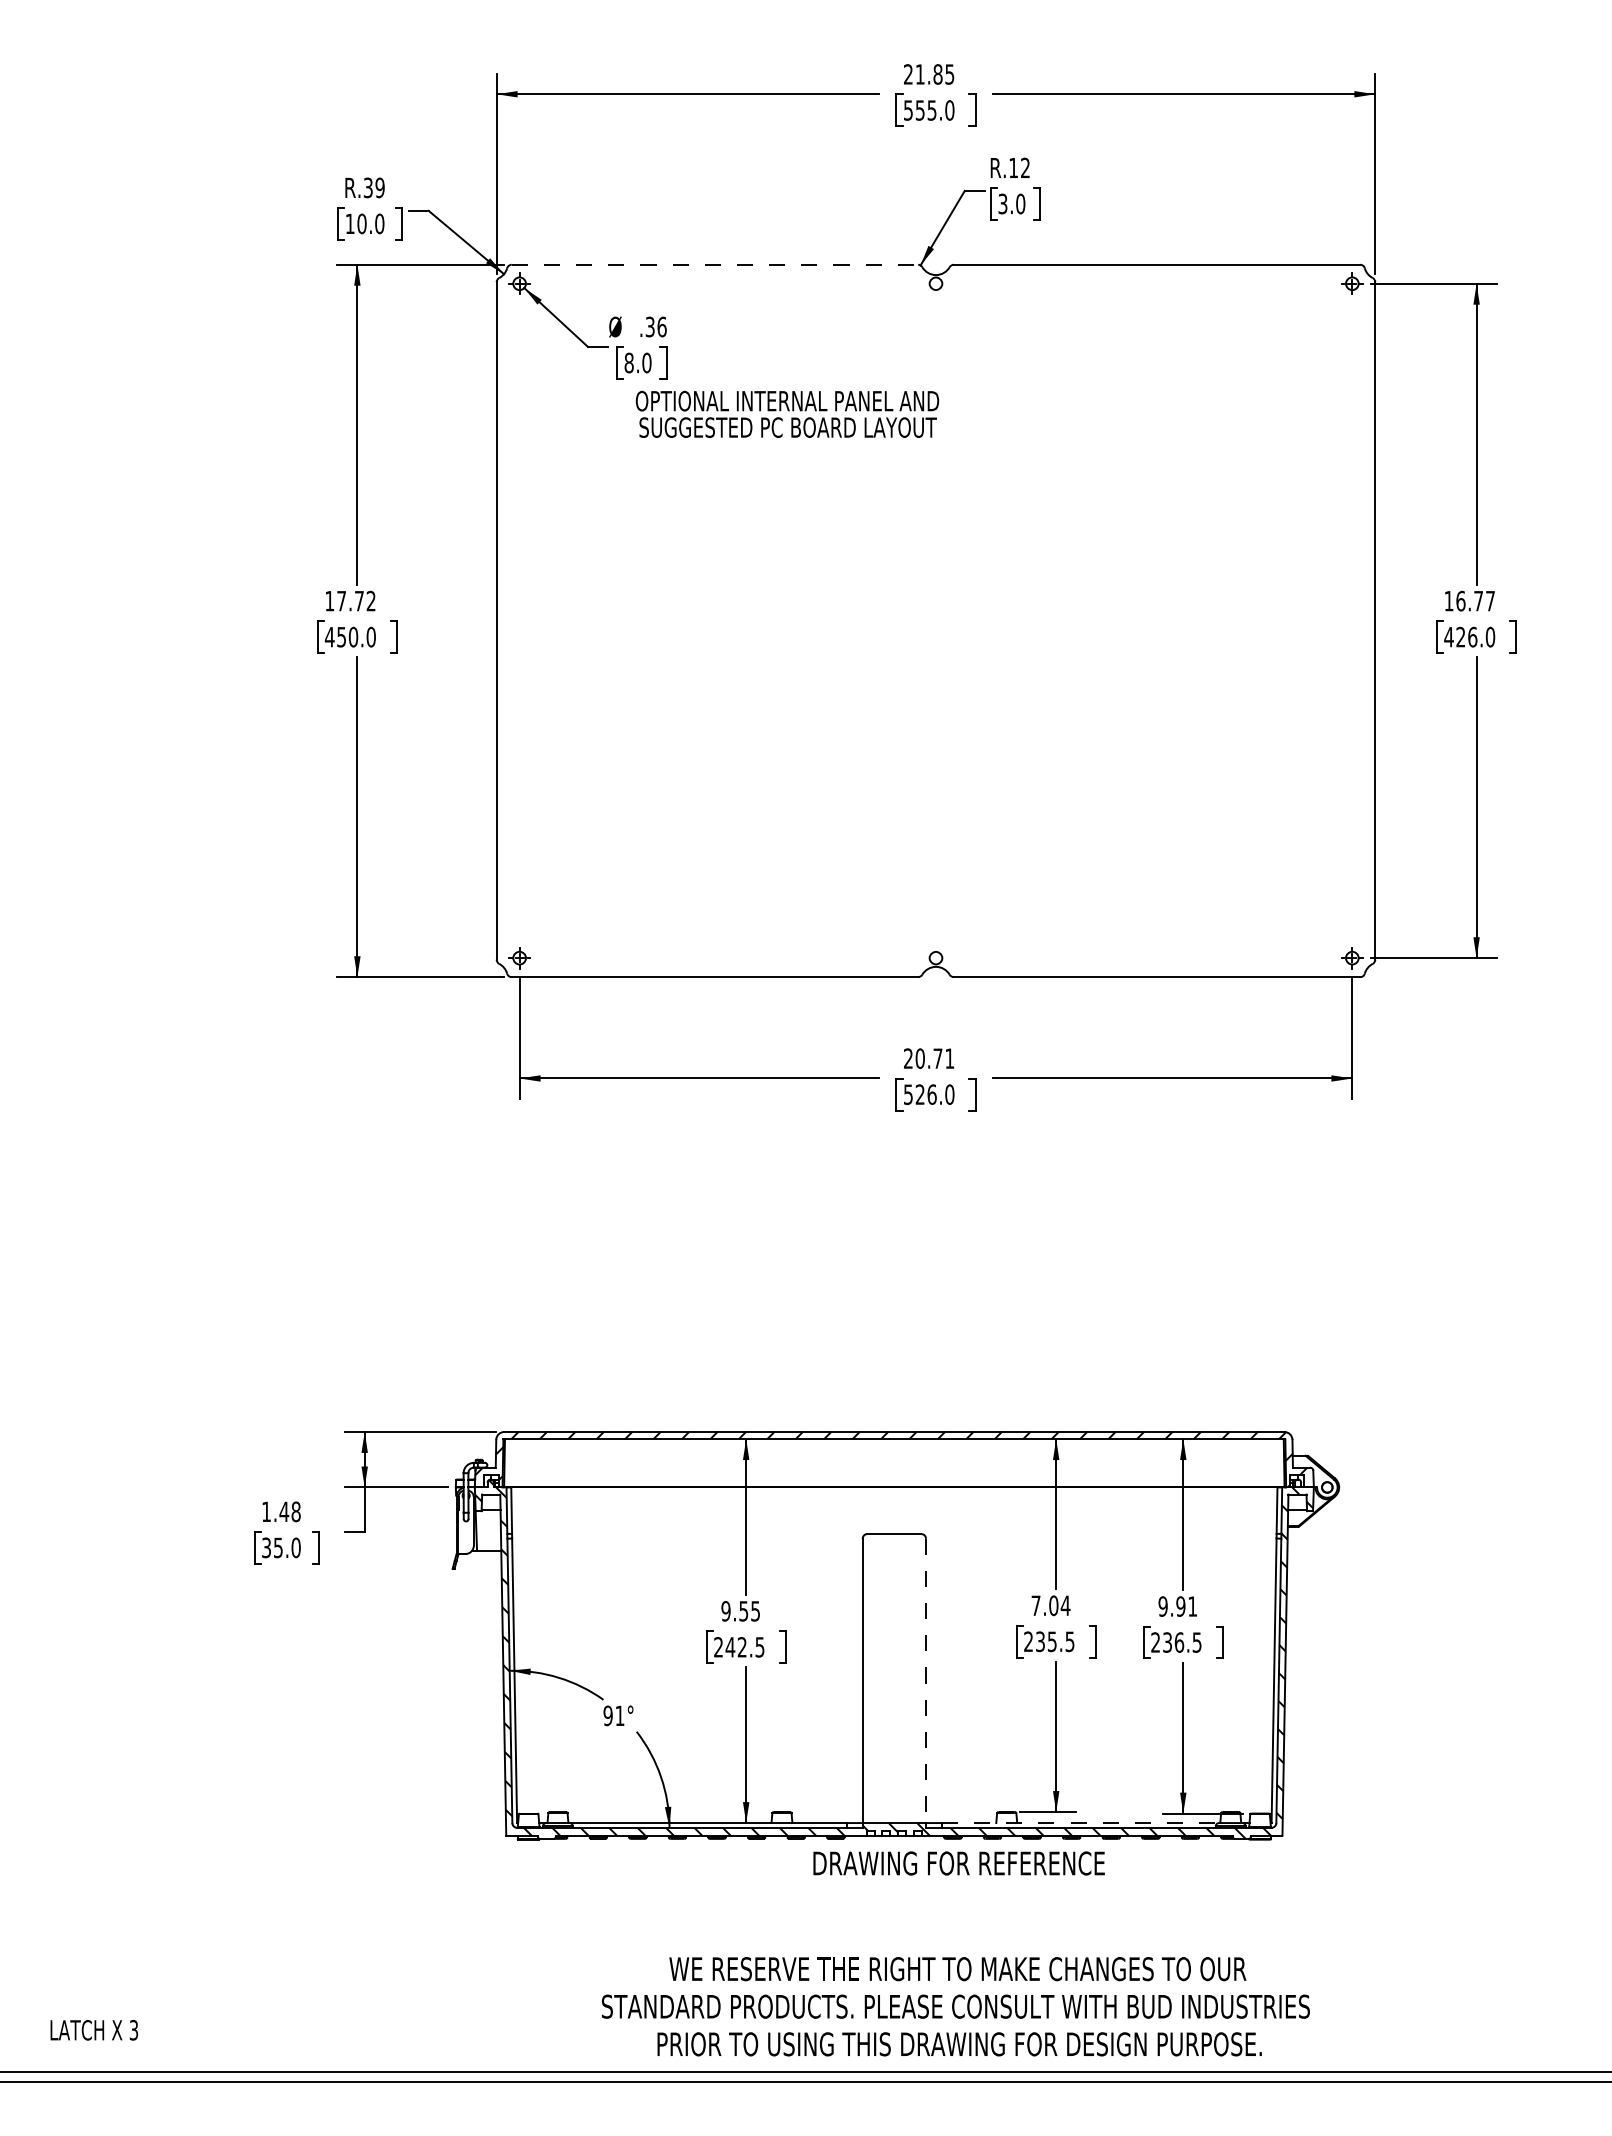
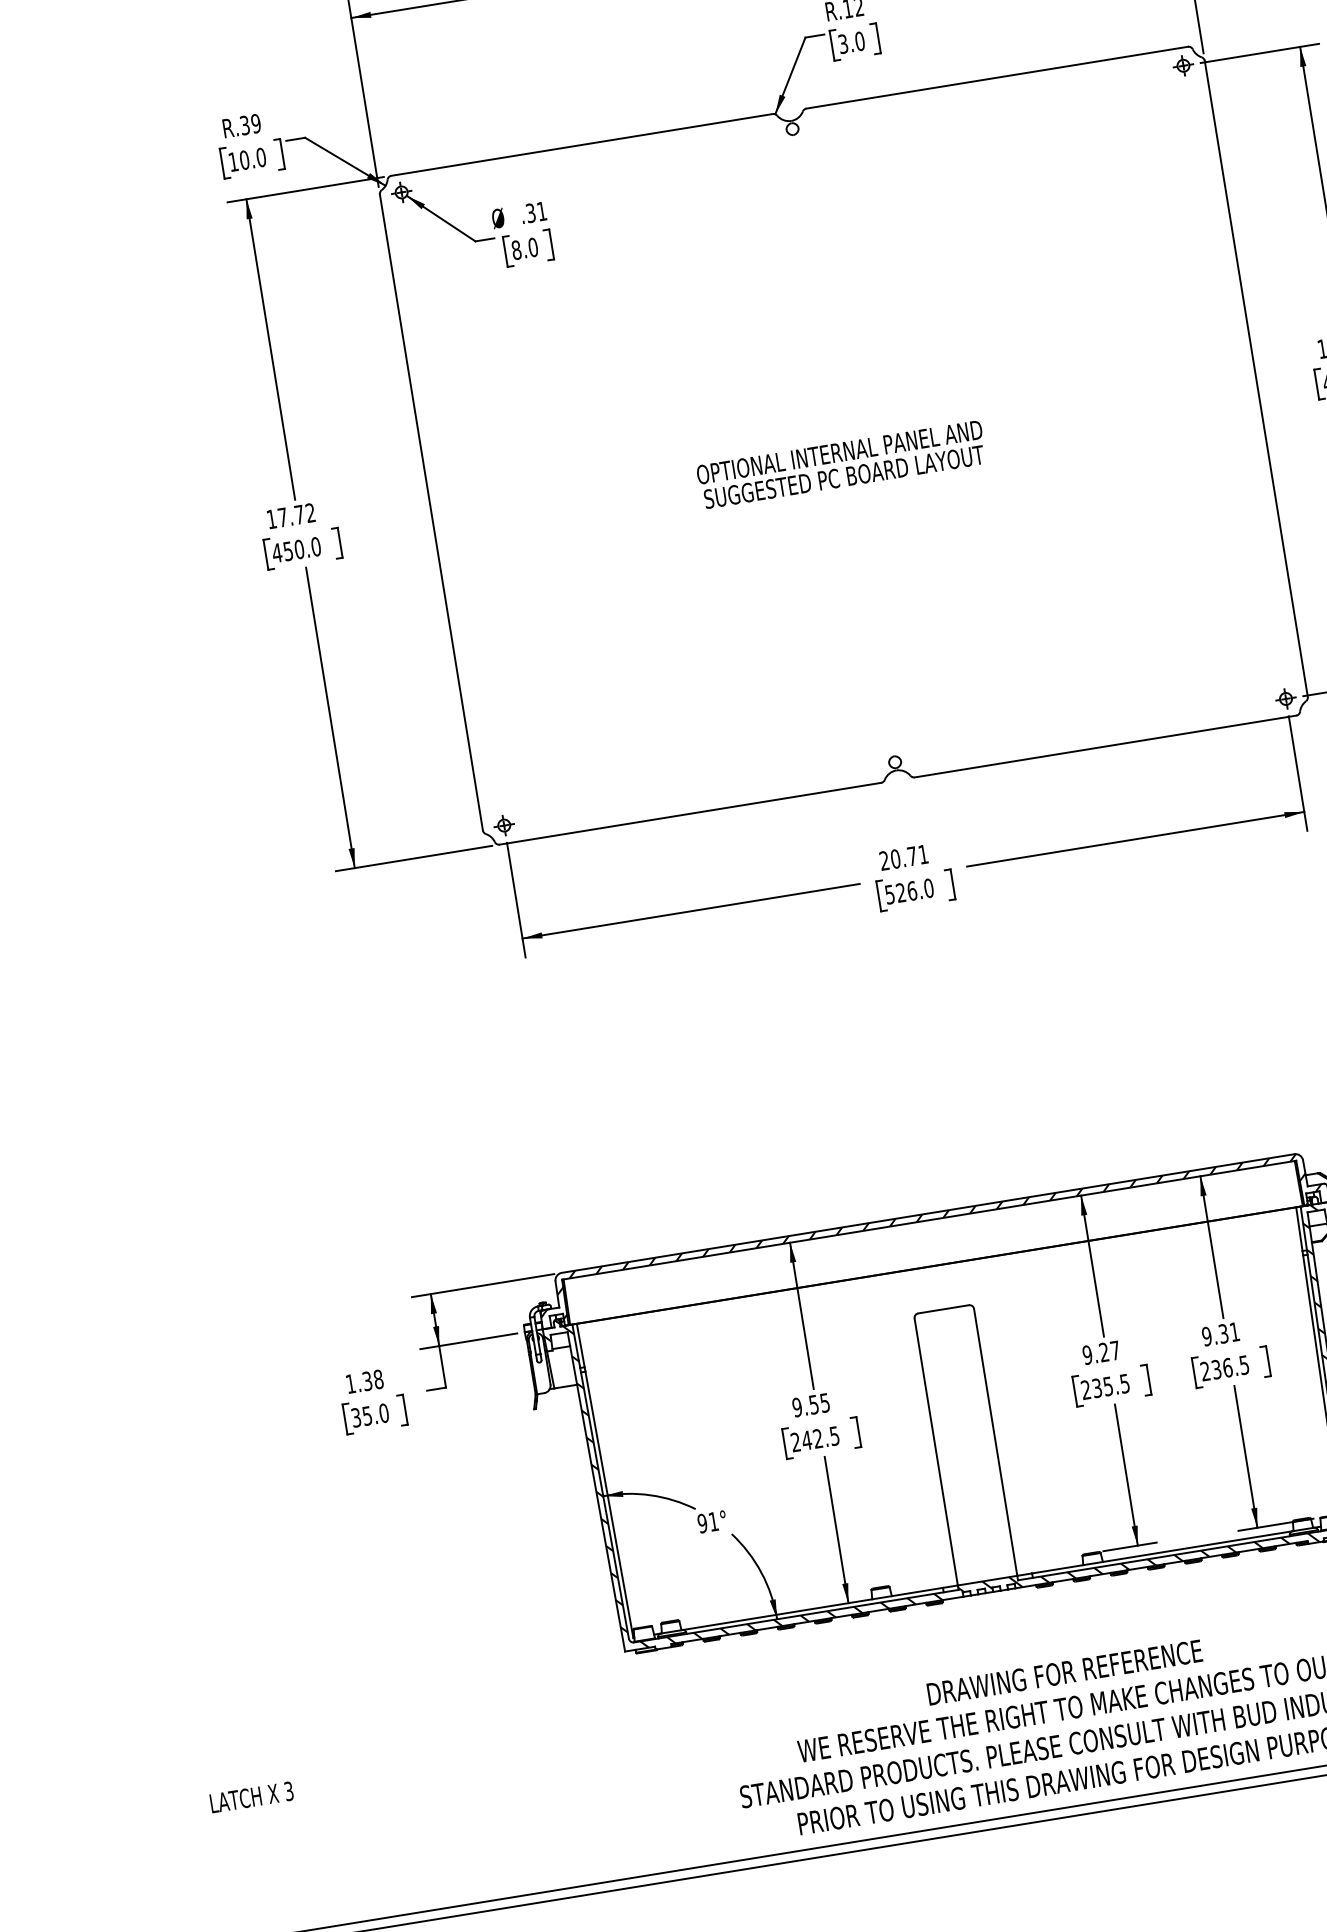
line: (715, 264) -> (582, 144), dashed -> solid
text: (661, 326) -> (541, 210), .36 -> .31
text: (787, 413) -> (841, 463), moved
text: (284, 1511) -> (367, 1380), 1.48 -> 1.38
text: (1050, 1605) -> (1101, 1352), 7.04 -> 9.27
text: (1180, 1606) -> (1223, 1333), 9.91 -> 9.31
line: (926, 1681) -> (996, 1442), dashed -> solid
line: (1080, 1823) -> (1162, 1552), dashed -> solid
text: (958, 1863) -> (1064, 1672), moved
text: (94, 2030) -> (252, 1797), moved

